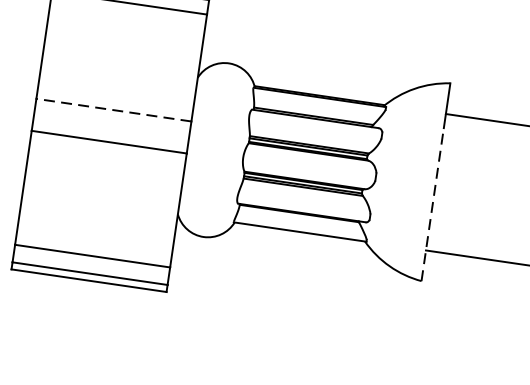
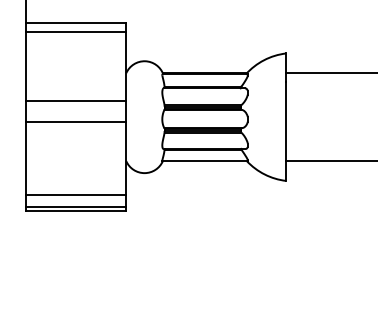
line: (114, 110) -> (76, 101), dashed -> solid
line: (433, 204) -> (286, 131), dashed -> solid

